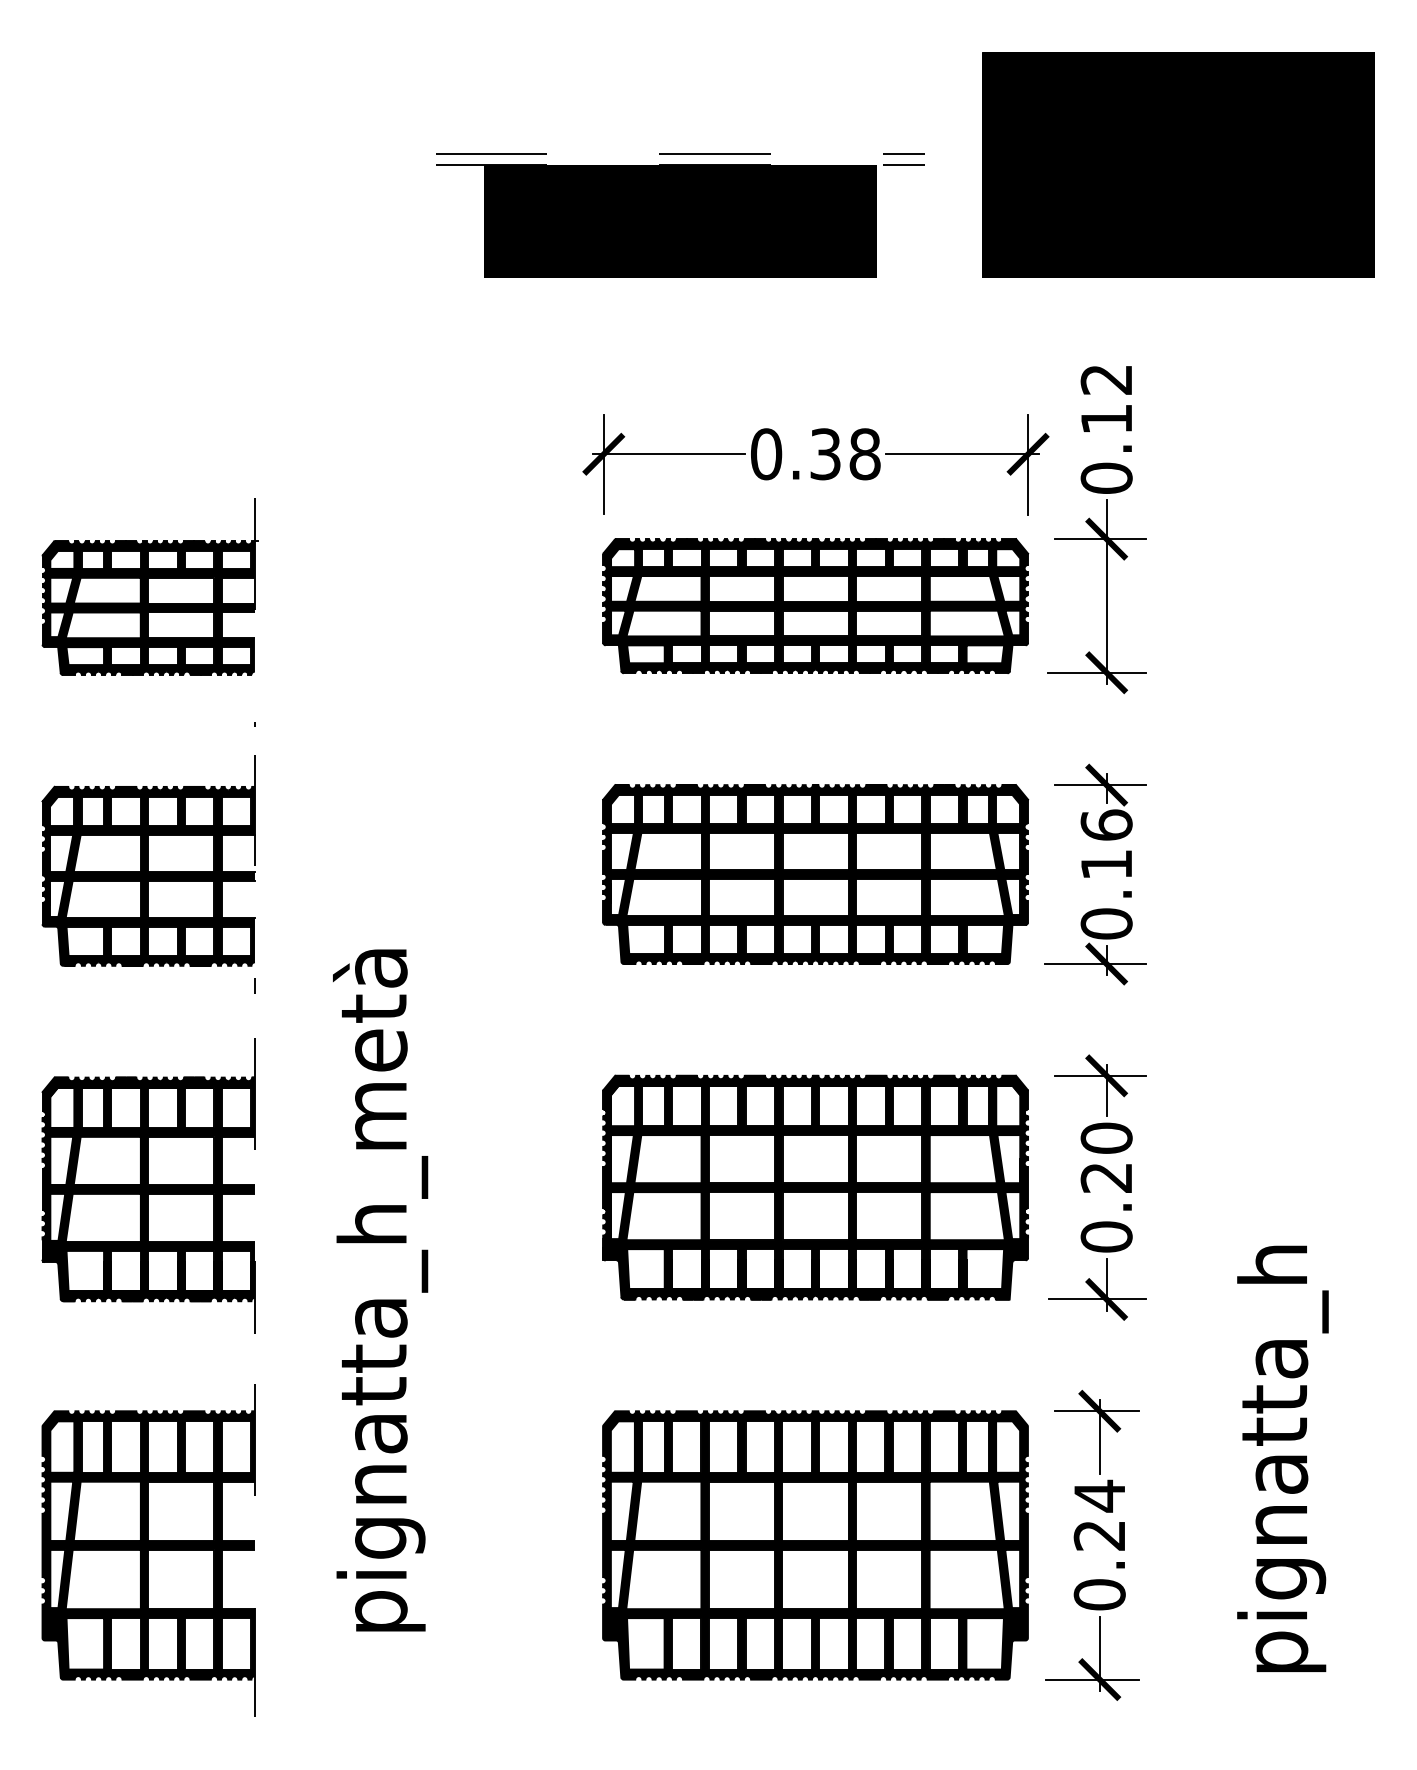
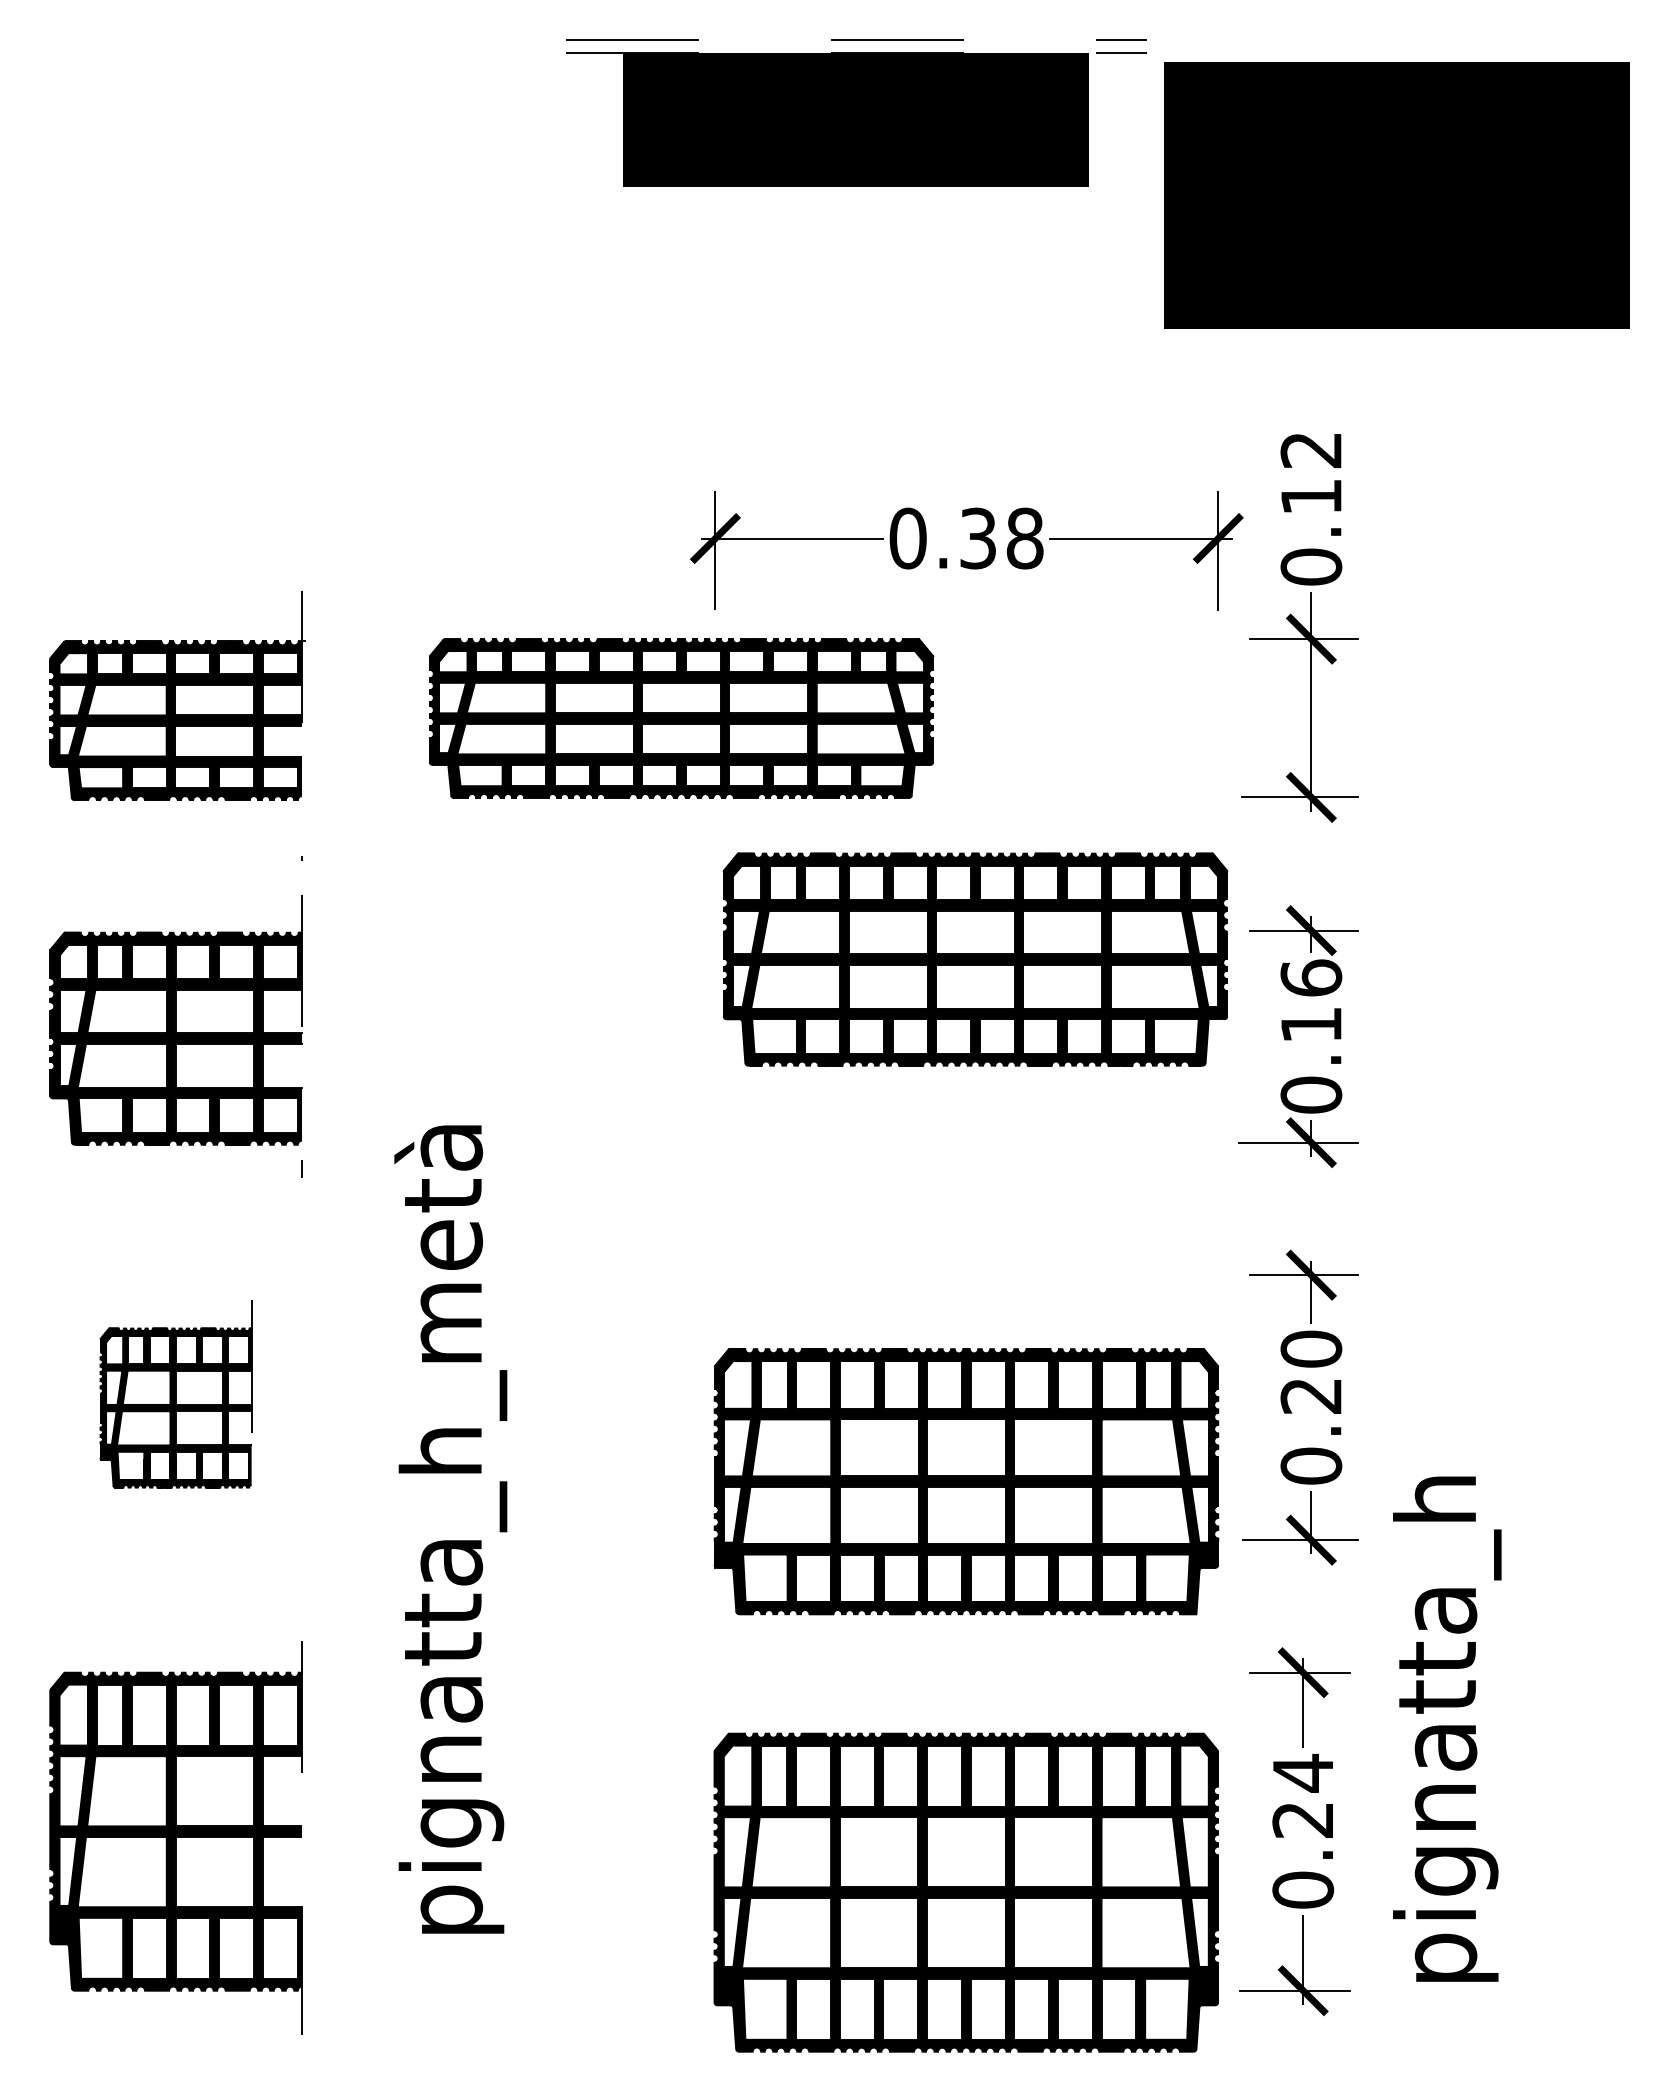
part: (680, 214) -> (856, 112), moved
part: (815, 606) -> (681, 718), moved
part: (815, 874) -> (975, 959), moved
part: (148, 1185) -> (175, 1405), size x0.6
part: (815, 1187) -> (966, 1481), moved
text: (1283, 1458) -> (1447, 1728), moved
part: (814, 1545) -> (965, 1892), moved

